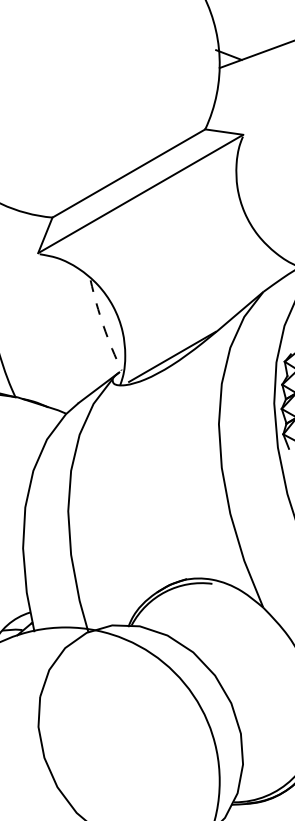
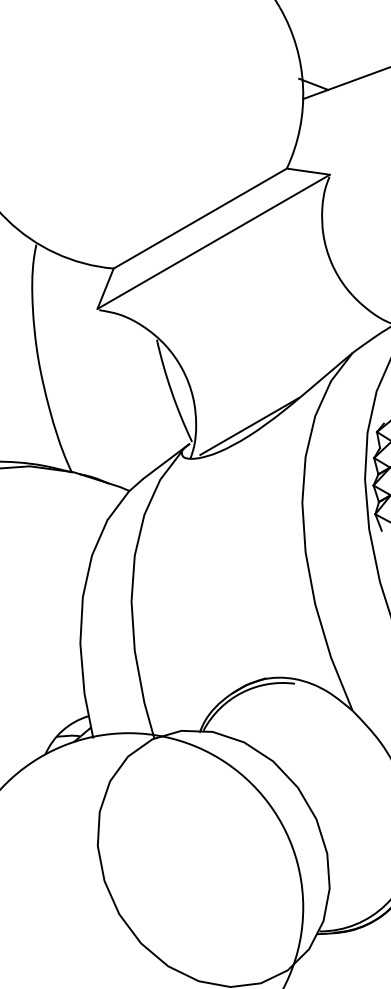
arc: (103, 326) -> (171, 391), dashed -> solid

